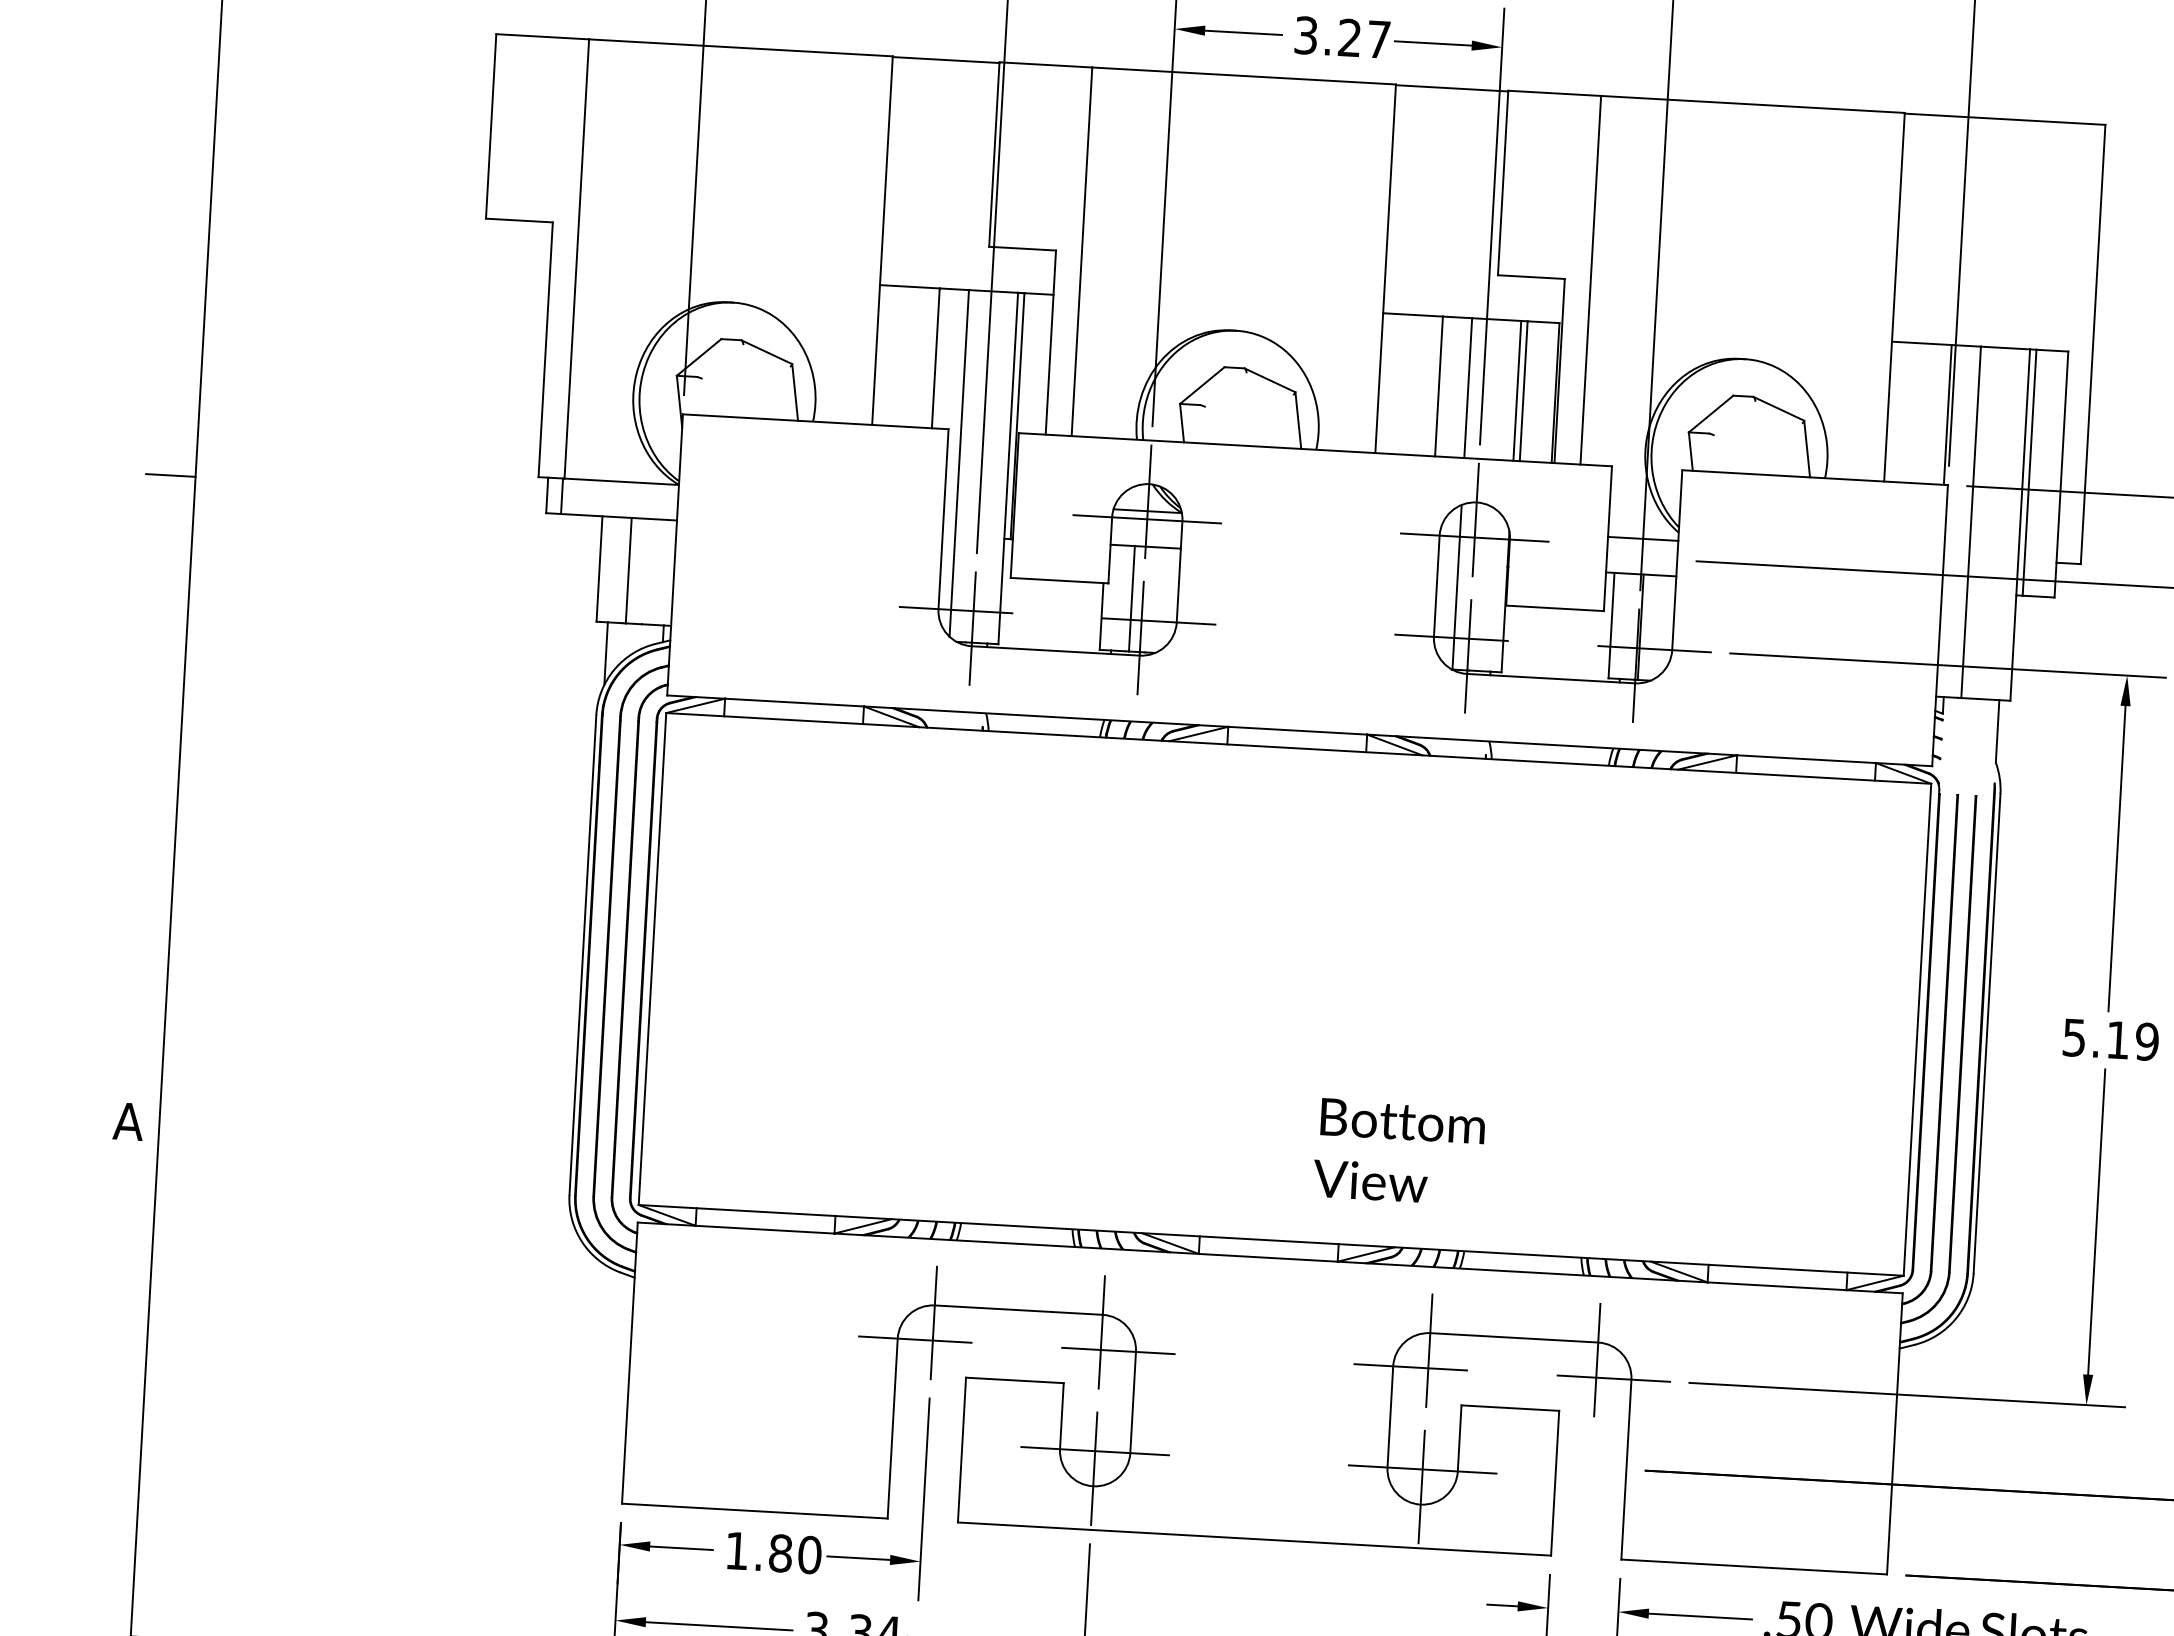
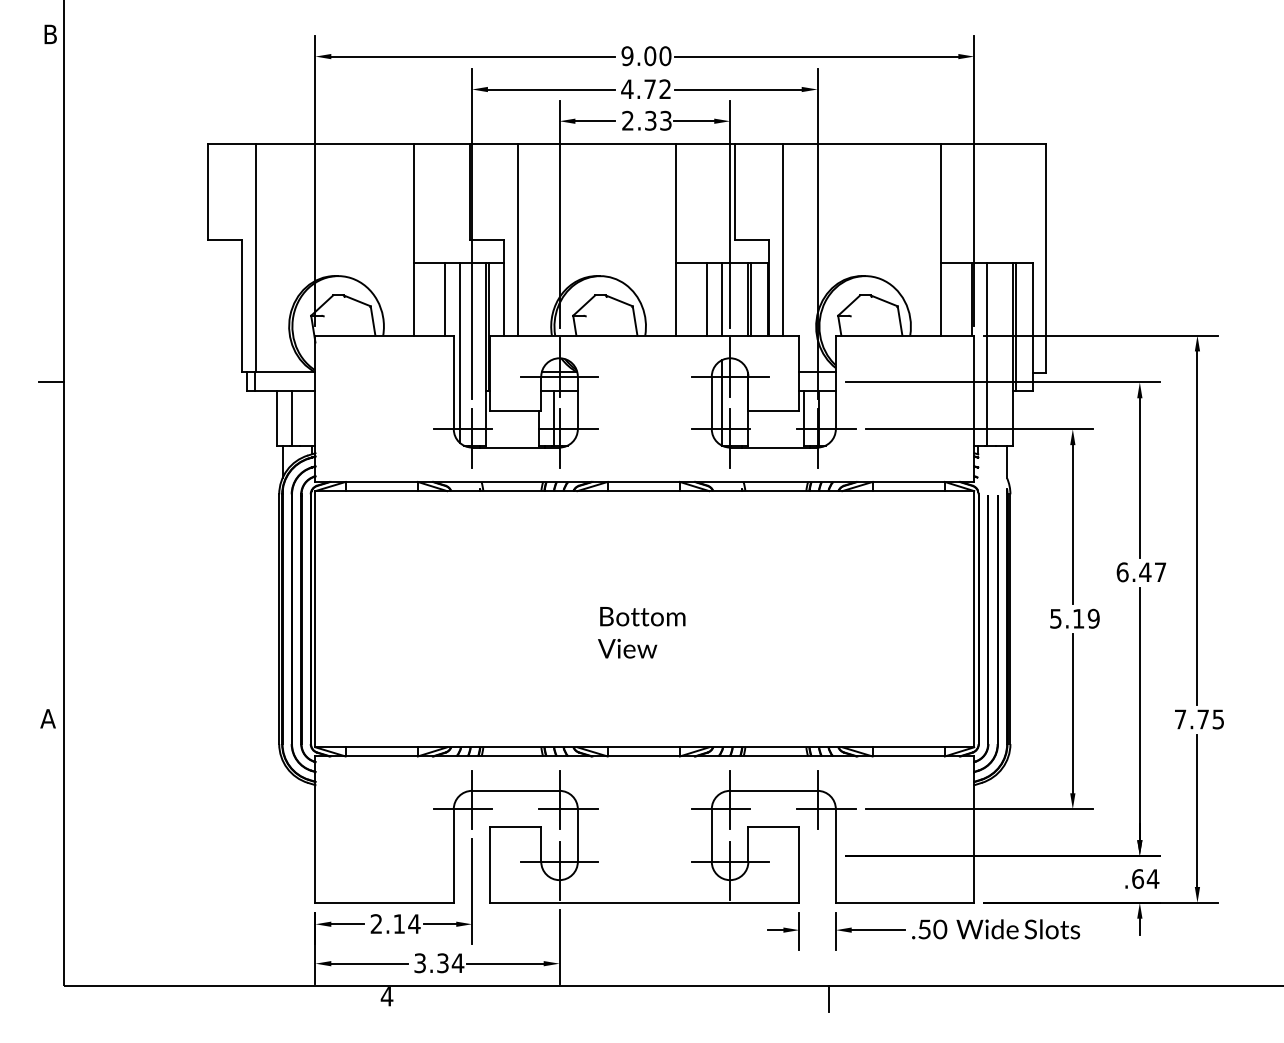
text: (1341, 36) -> (646, 120), 3.27 -> 2.33
text: (1398, 1151) -> (641, 632), moved
text: (773, 1551) -> (395, 923), 1.80 -> 2.14

